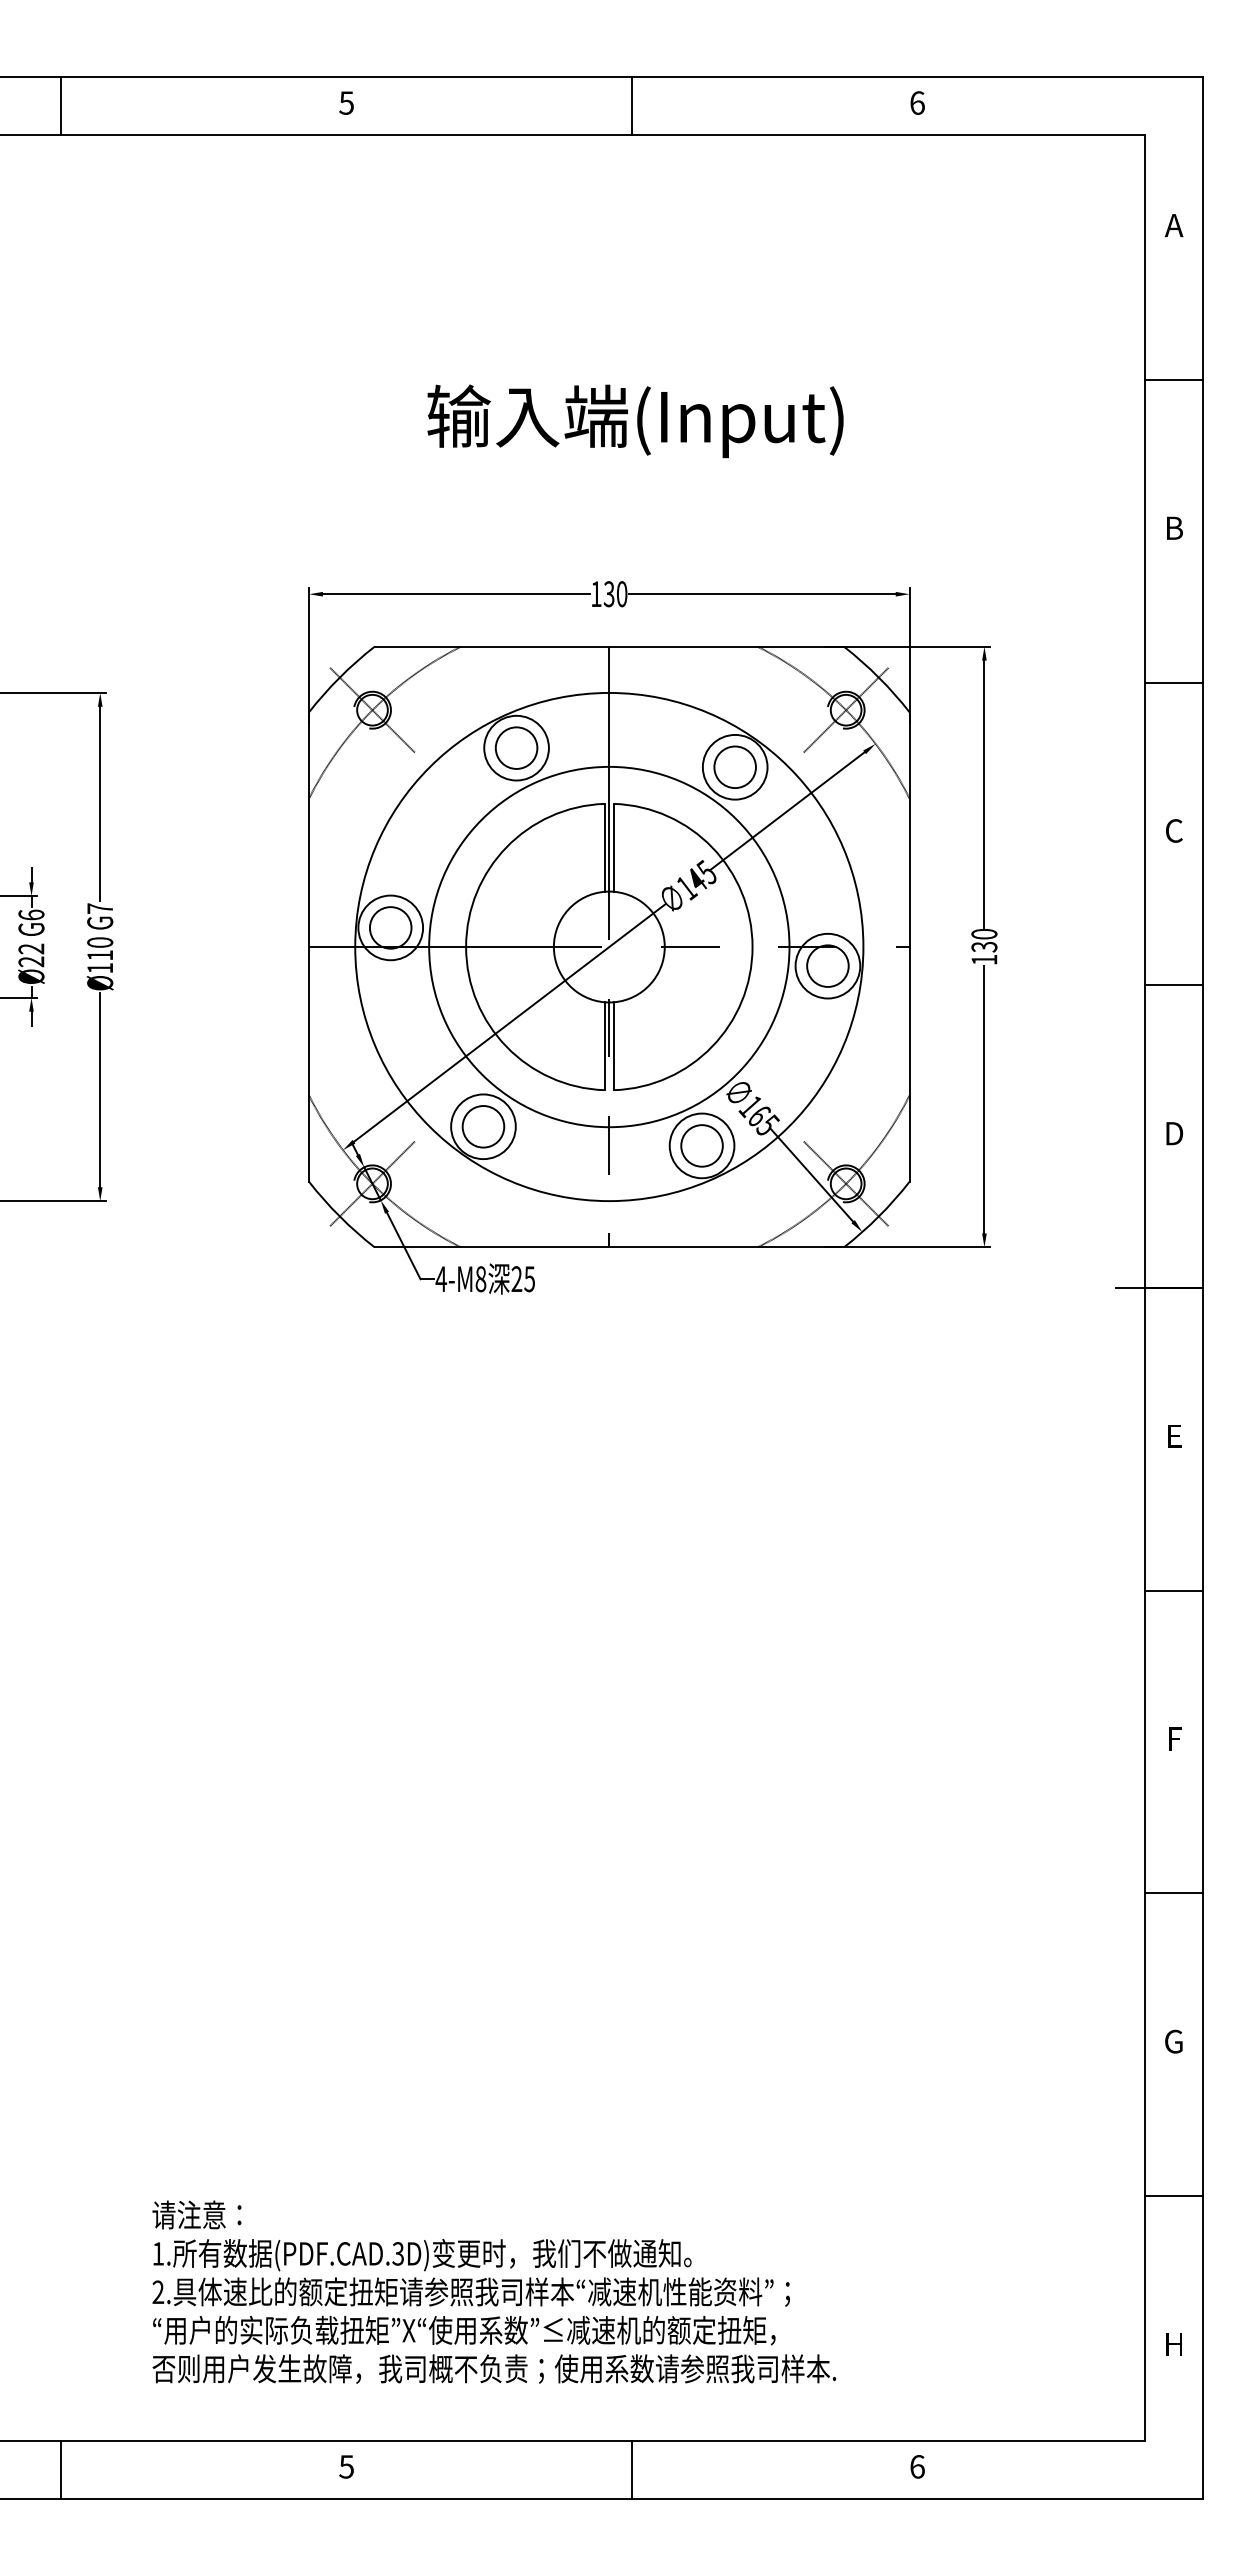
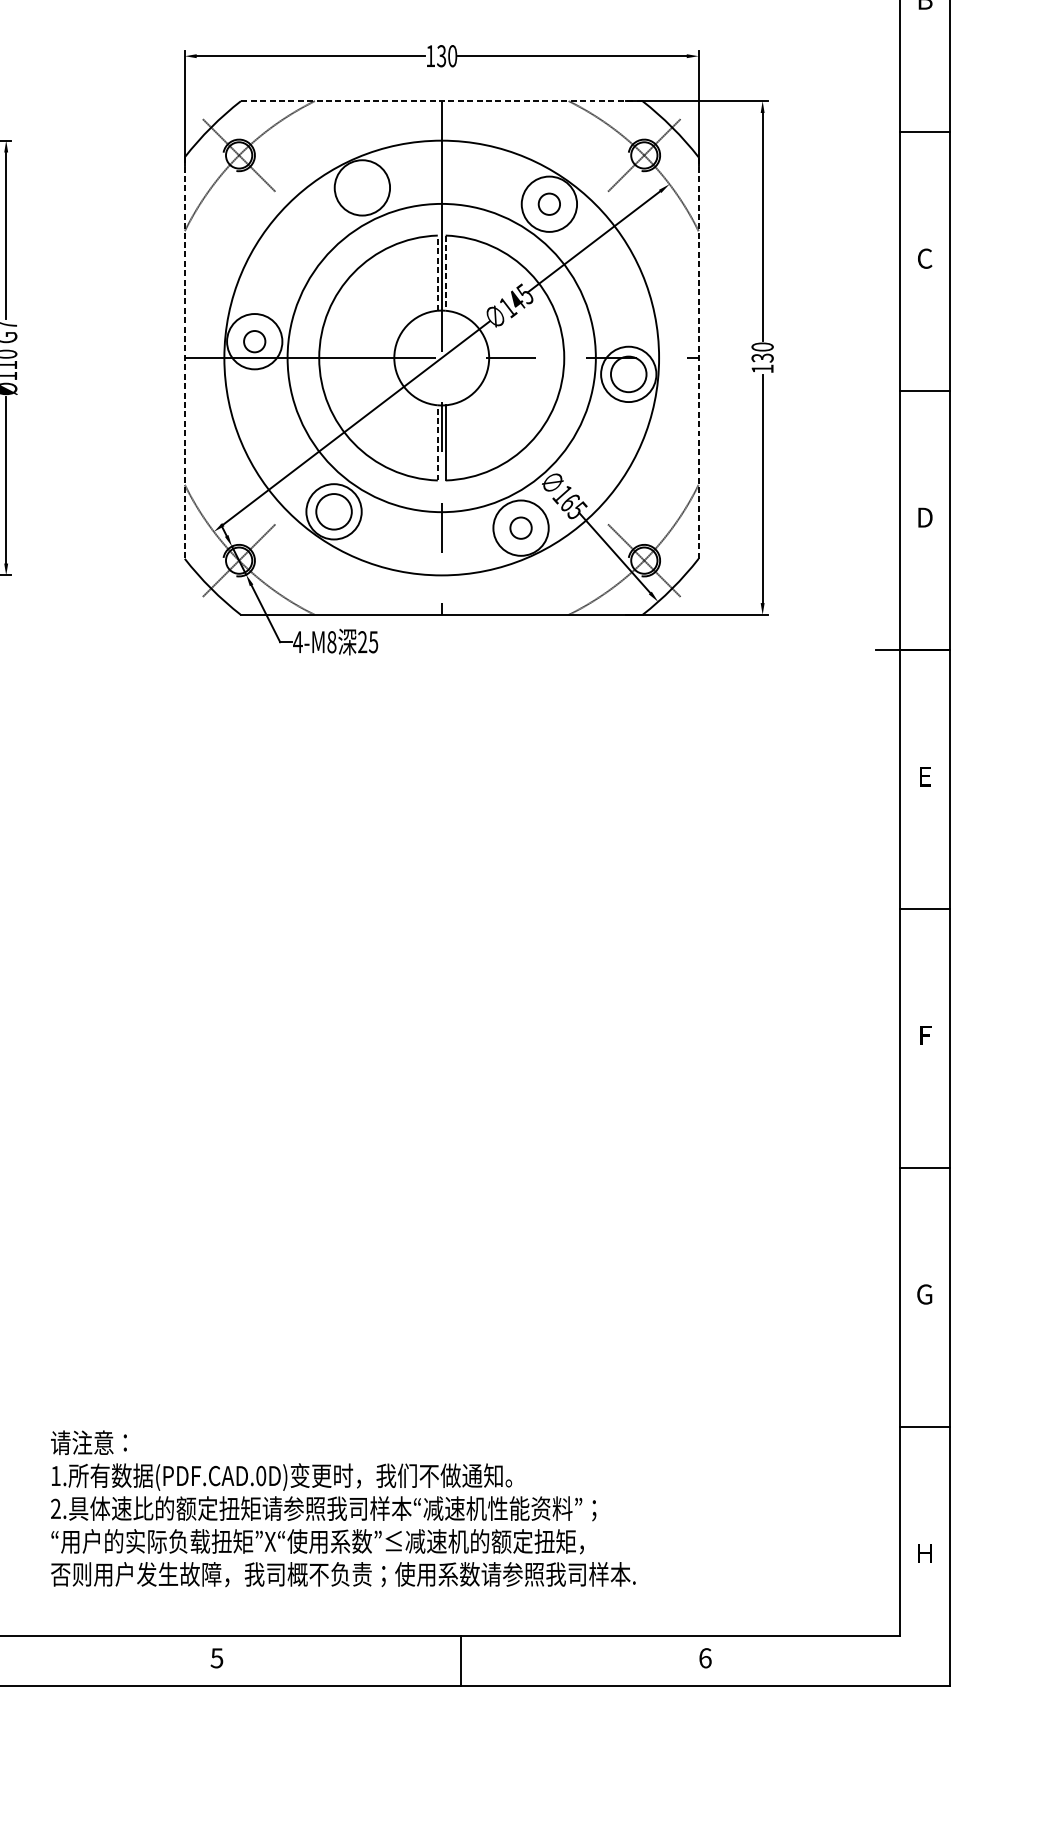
line: (609, 646) -> (441, 100), solid -> dashed
circle: (516, 747) -> (362, 187), removed
circle: (734, 767) -> (548, 204), size x0.6
line: (604, 847) -> (437, 272), solid -> dashed
line: (613, 847) -> (445, 272), solid -> dashed
circle: (390, 927) -> (254, 341), size x0.6
line: (309, 947) -> (185, 358), solid -> dashed
line: (909, 947) -> (698, 358), solid -> dashed
line: (604, 1046) -> (437, 443), solid -> dashed
circle: (701, 1145) -> (520, 527), size x0.6
text: (398, 2253) -> (261, 1475), (PDF.CAD.3D) -> (PDF.CAD.0D)

